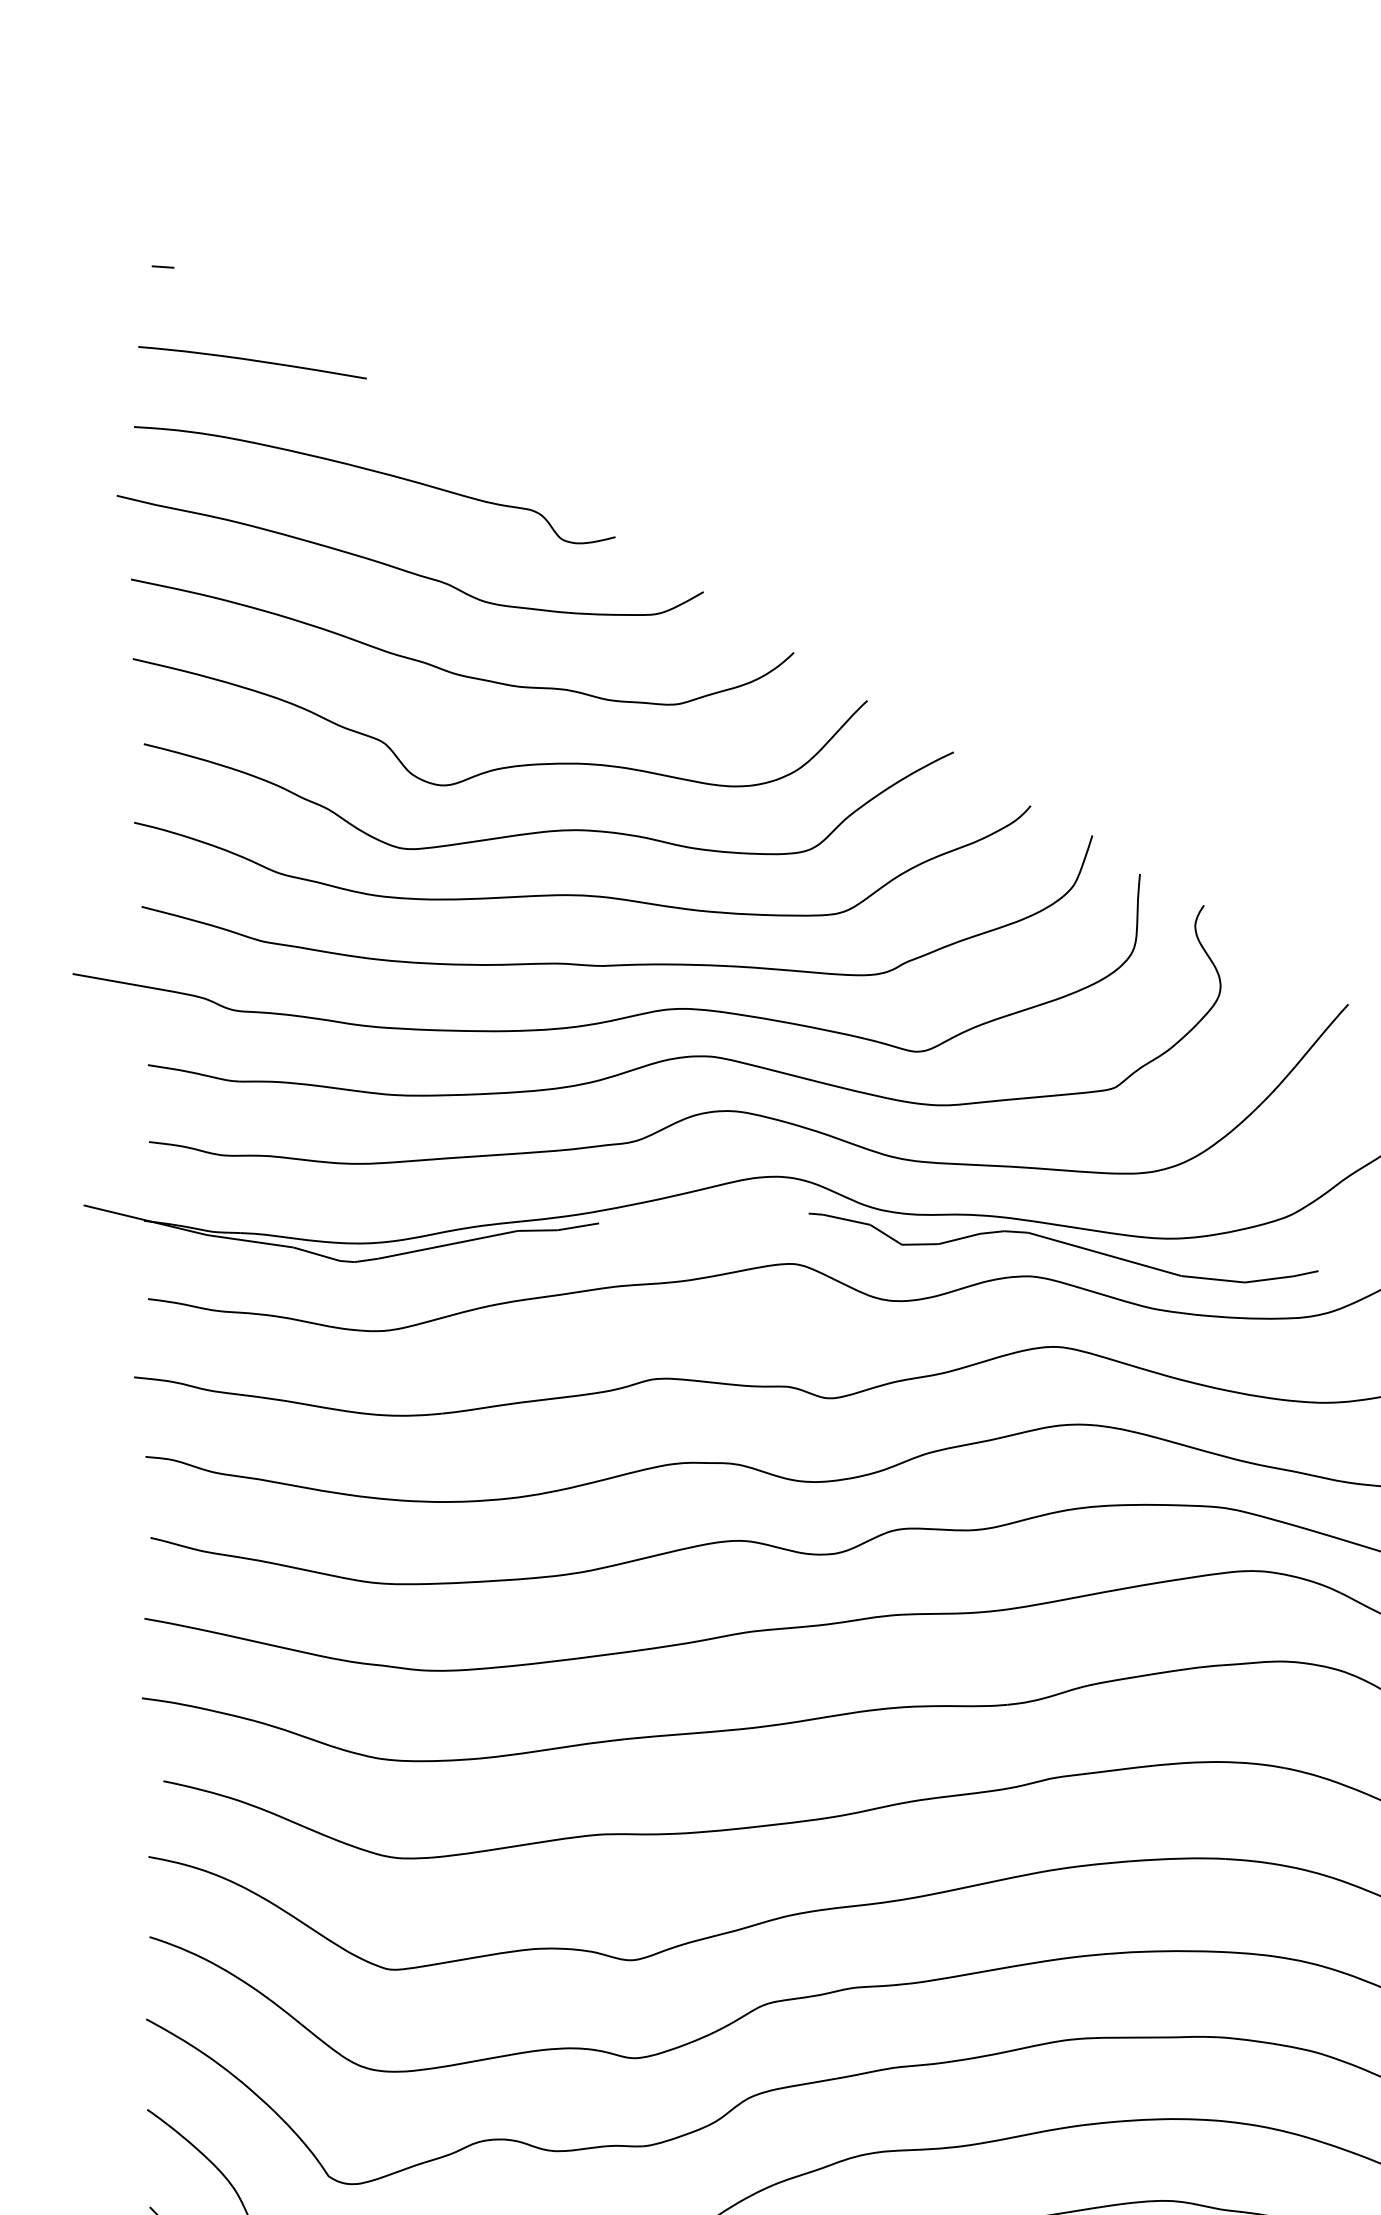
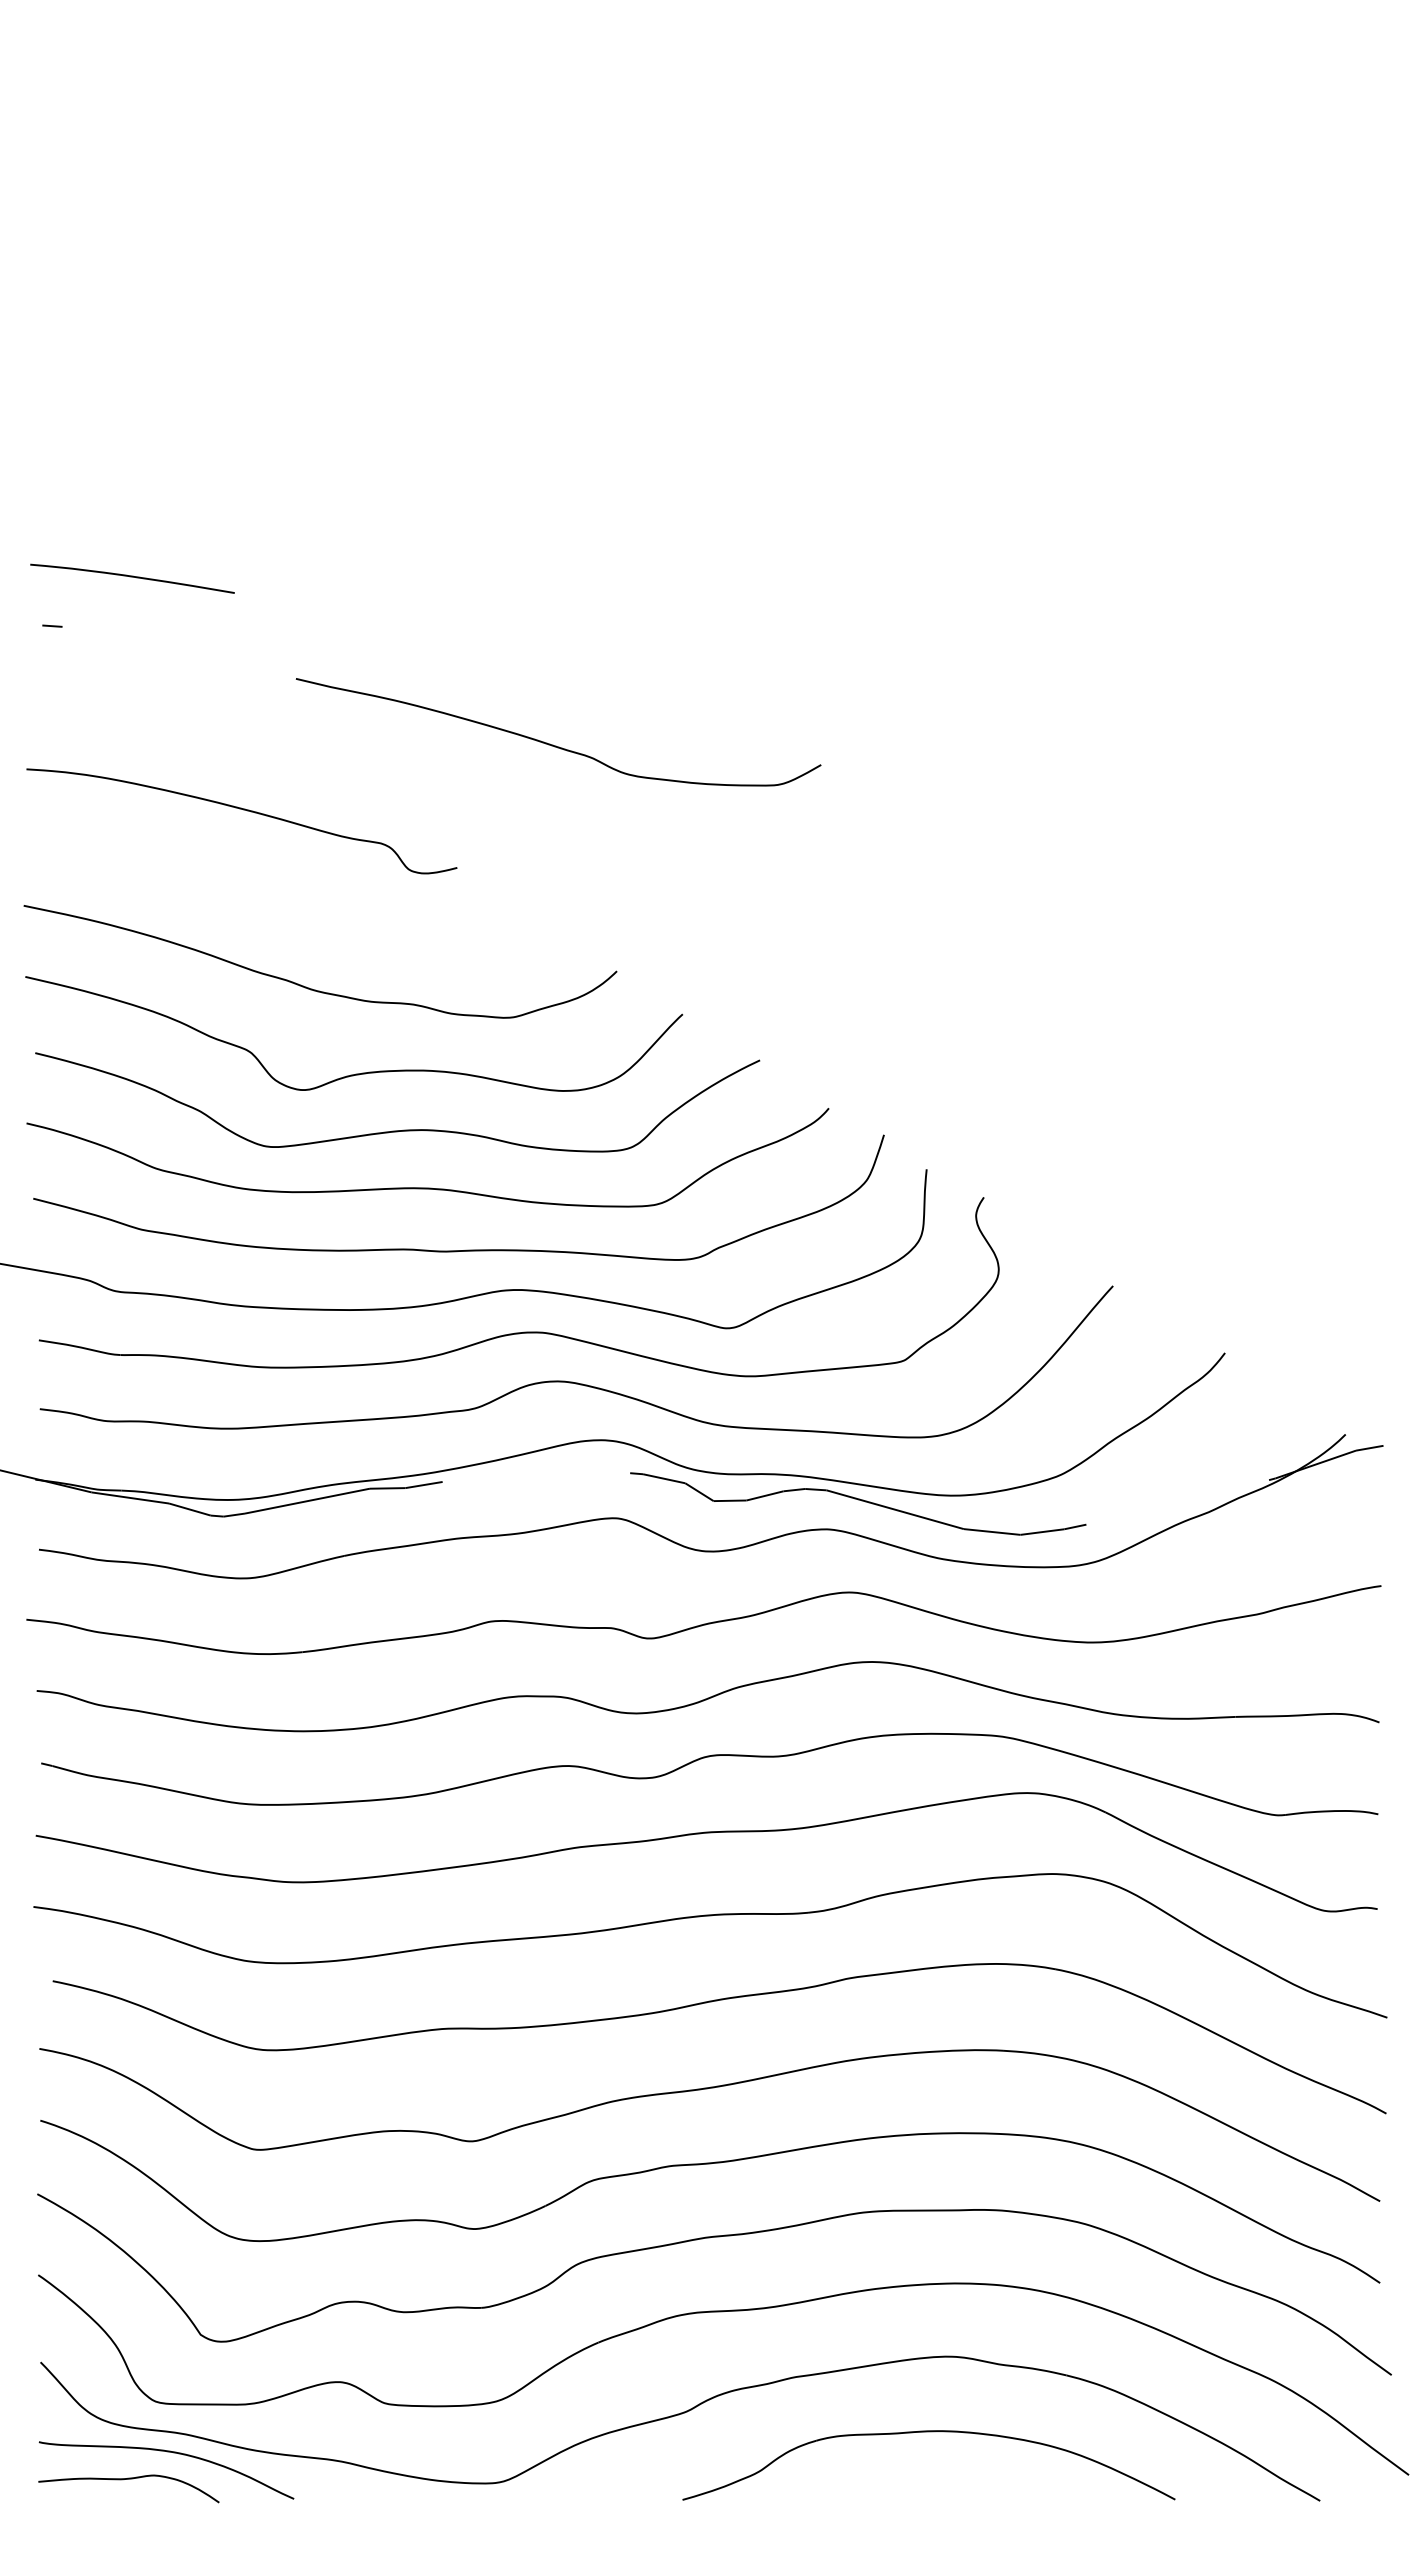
curve: (252, 361) -> (132, 577), moved
curve: (404, 569) -> (553, 744), moved

